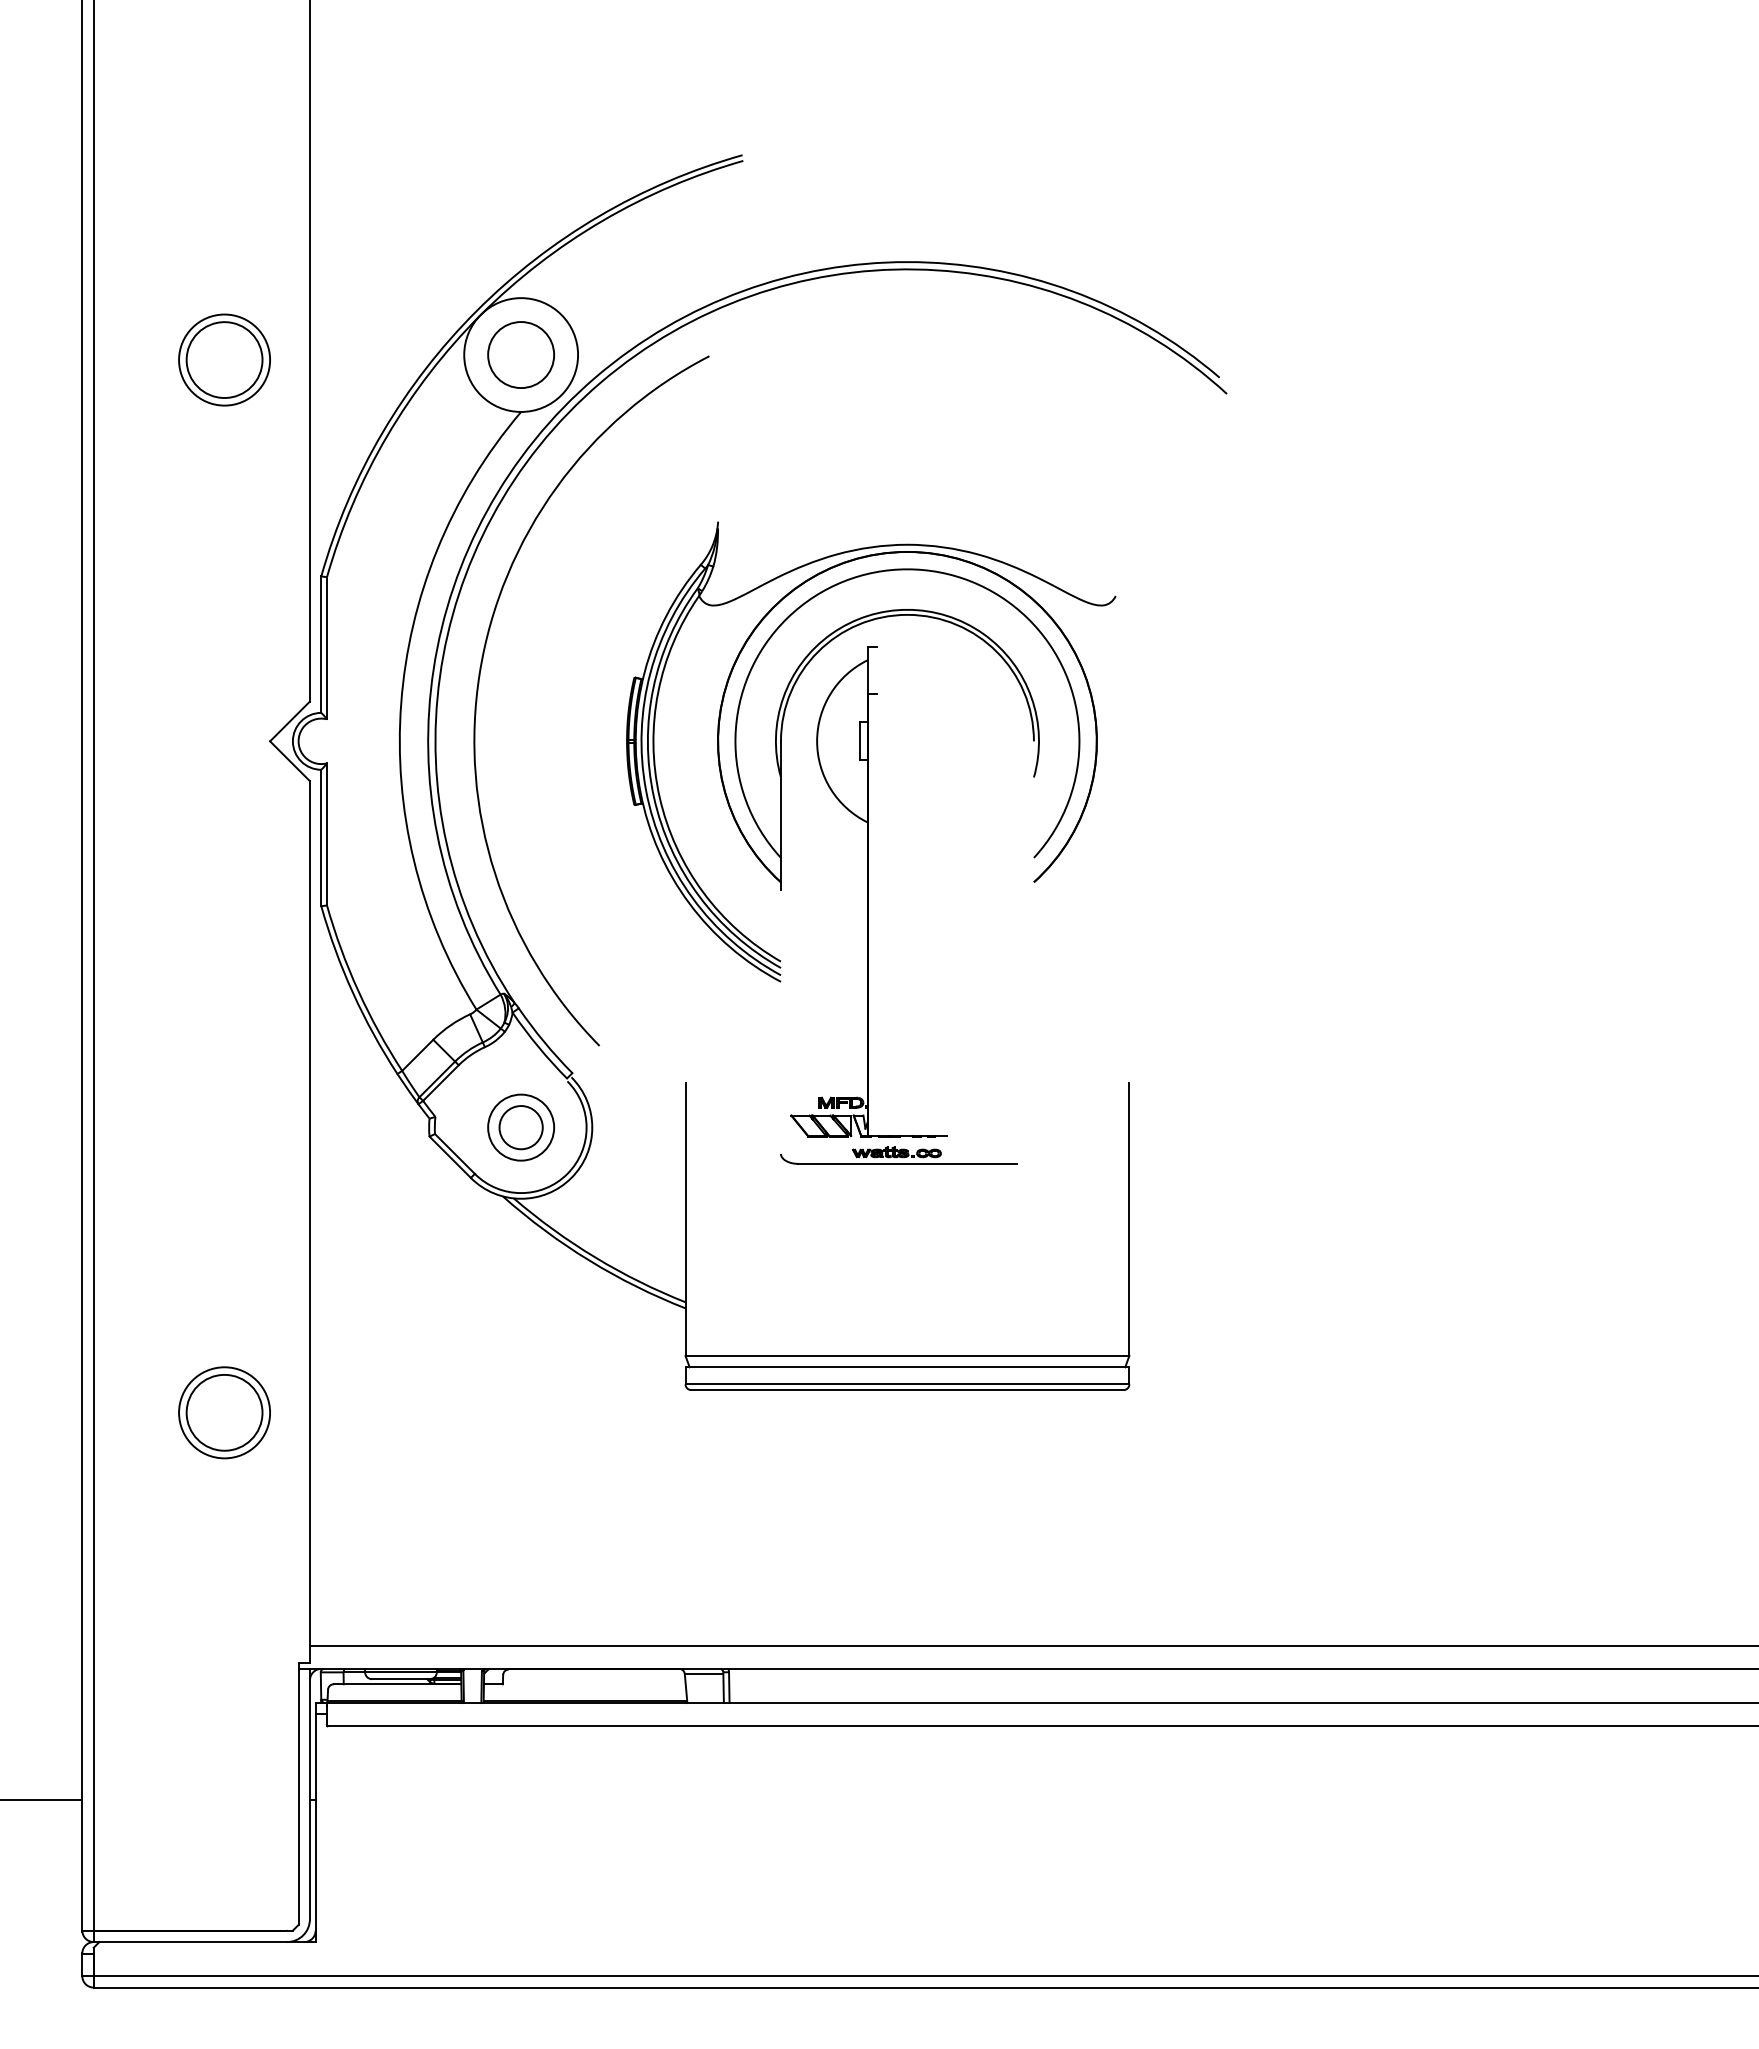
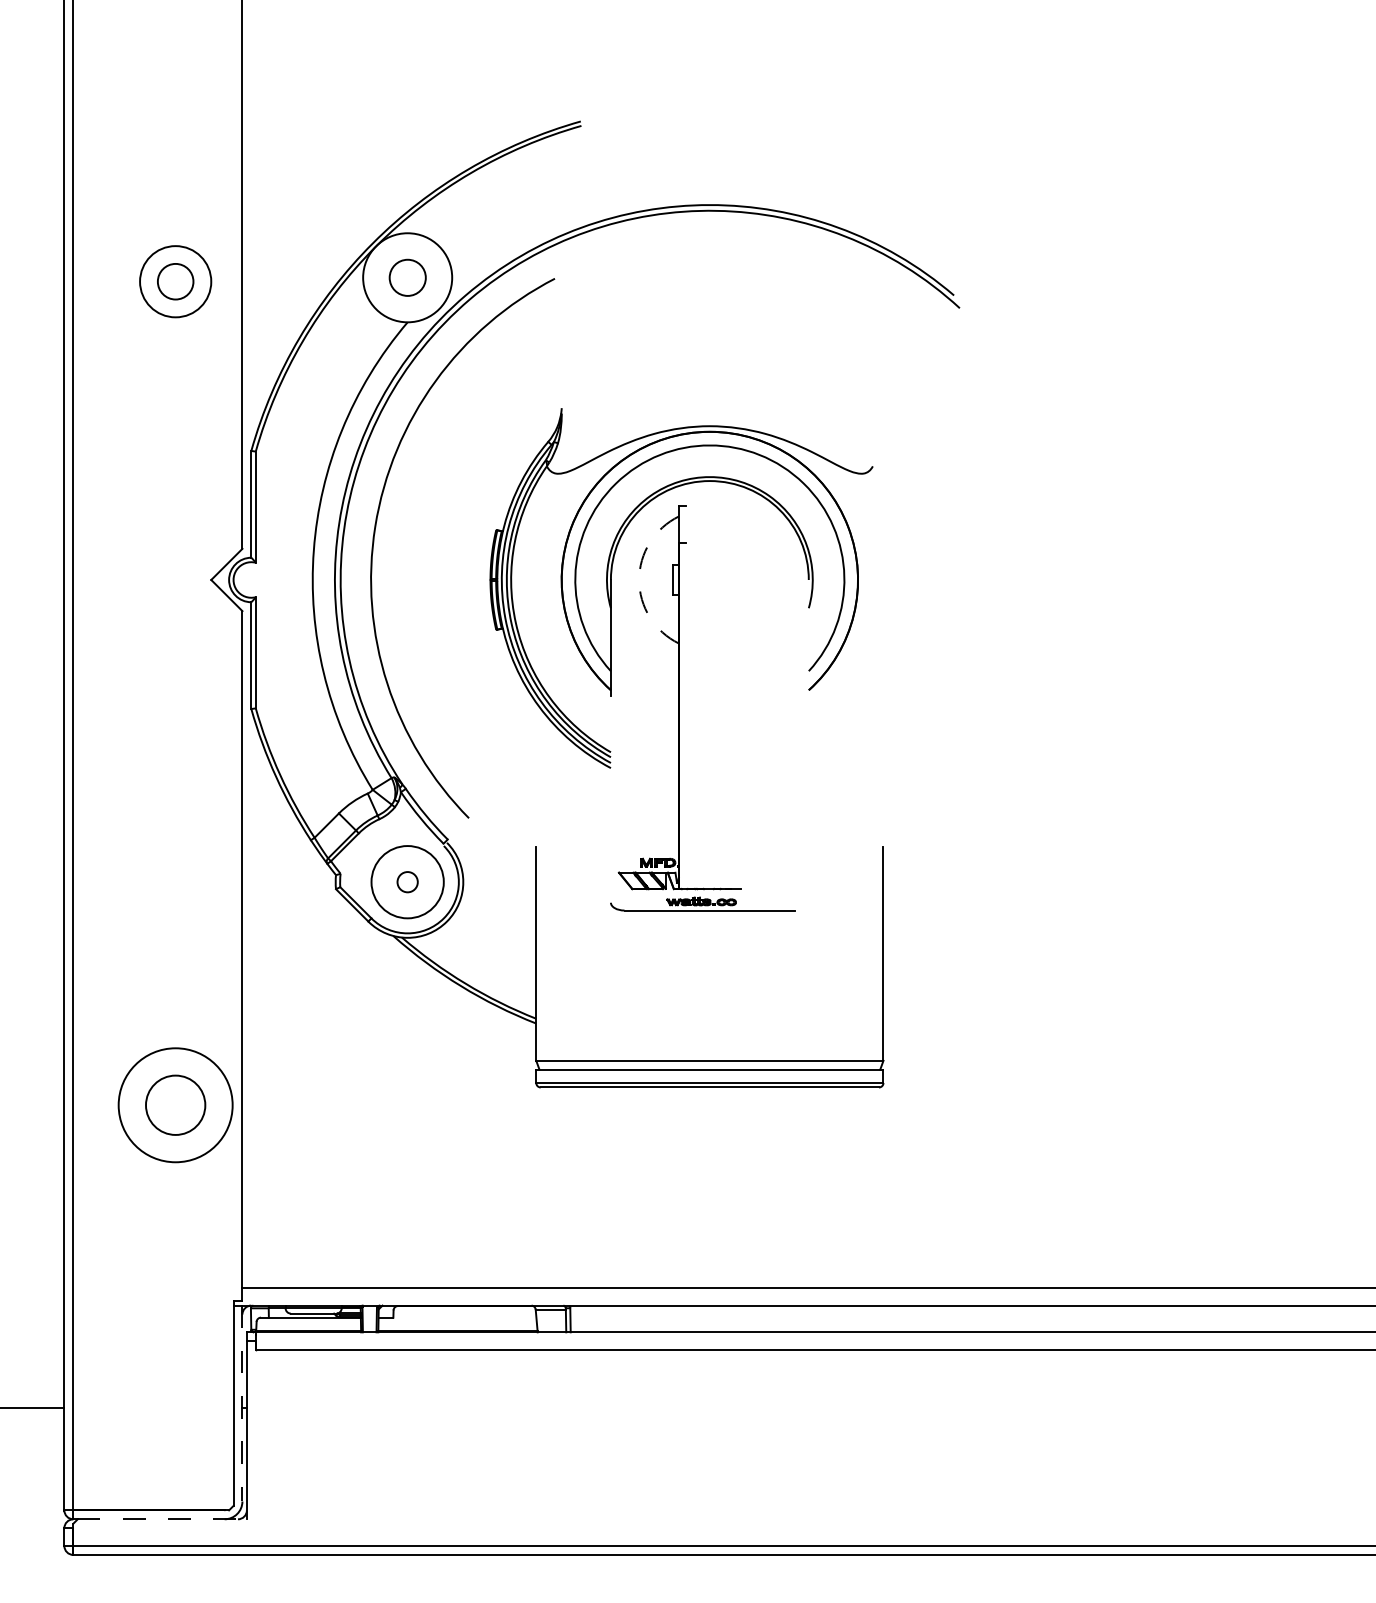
circle: (520, 354) -> (407, 277), size x0.7
circle: (224, 359) -> (175, 281), size x0.6
arc: (817, 740) -> (639, 579), solid -> dashed
circle: (520, 1128) -> (407, 882), size x0.6
circle: (520, 1128) -> (407, 882), size x1.4
circle: (224, 1411) -> (175, 1104), size x1.6
line: (310, 1794) -> (242, 1403), solid -> dashed
line: (207, 1942) -> (162, 1519), solid -> dashed

